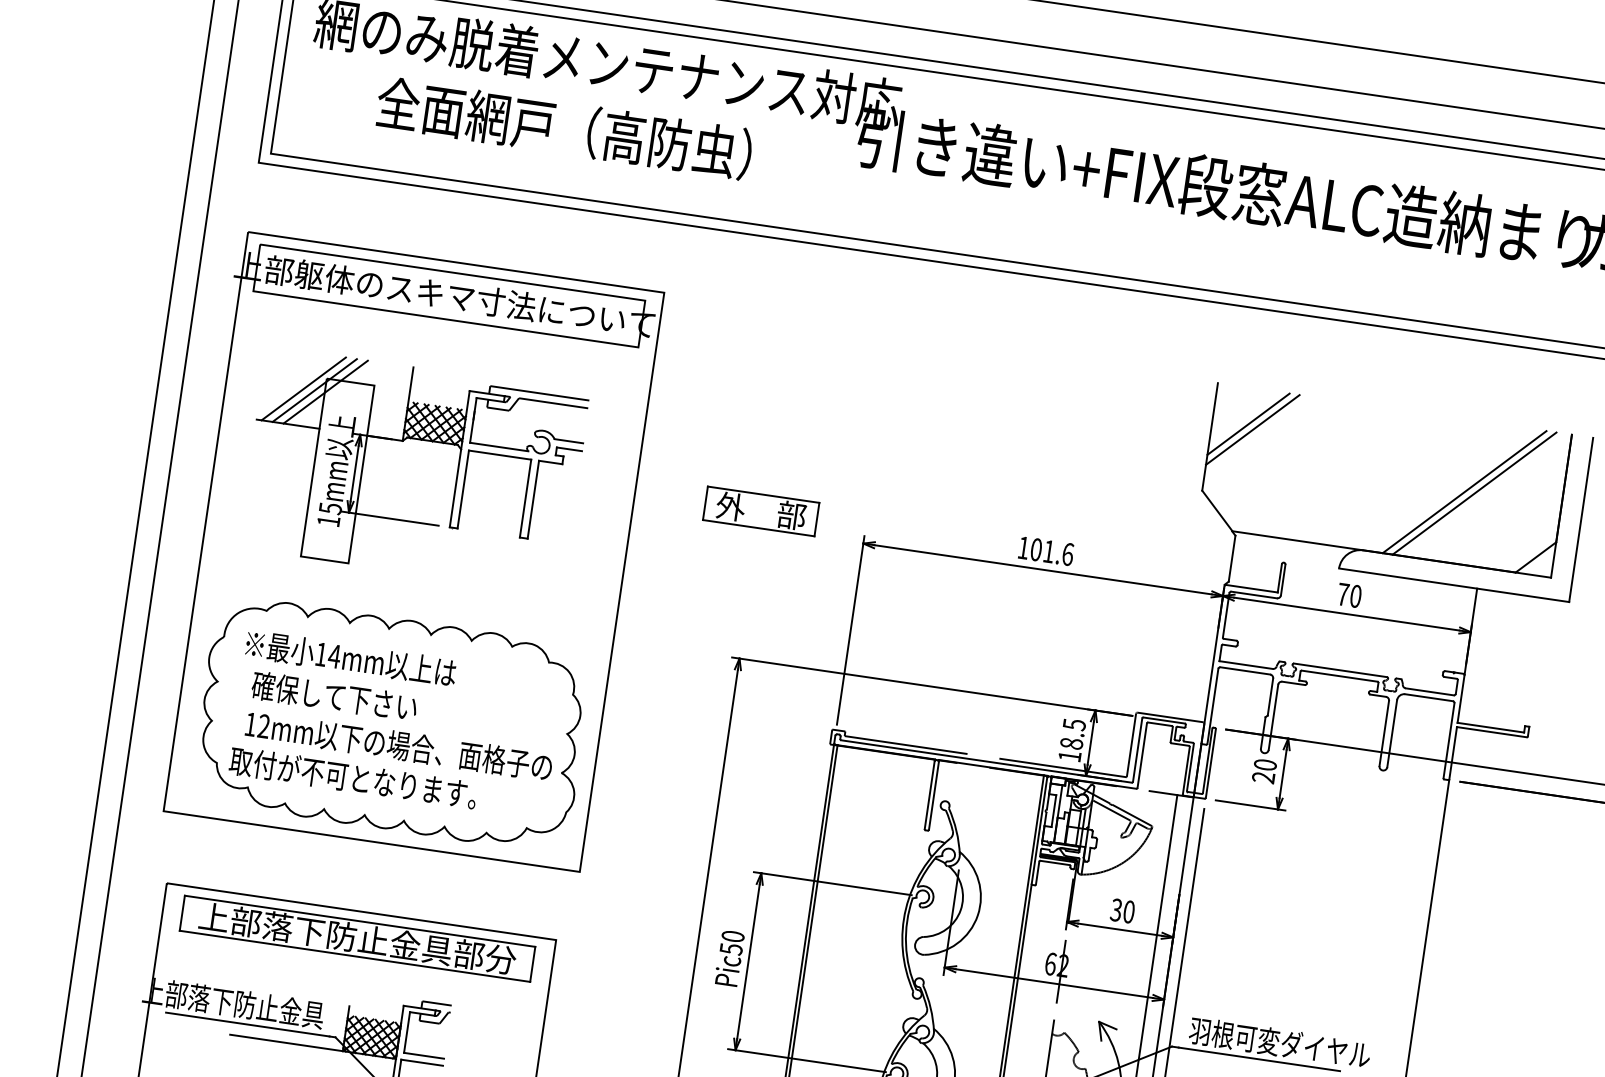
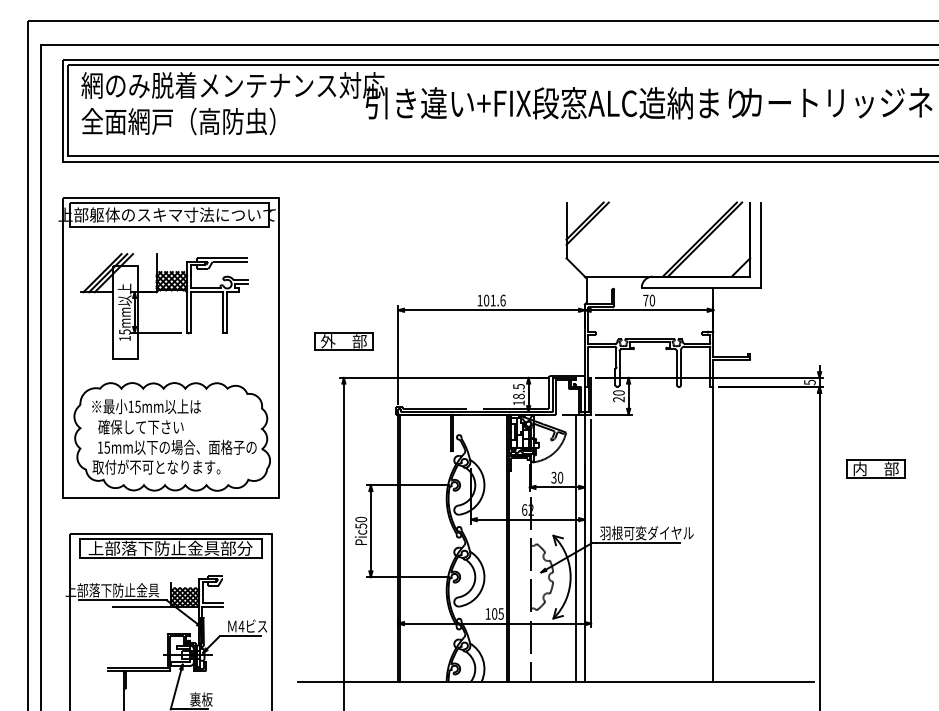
text: (564, 128) -> (178, 121), moved
part: (760, 511) -> (343, 341), moved
text: (333, 655) -> (137, 406), 14mm -> 15mm
text: (264, 726) -> (107, 447), 12mm -> 15mm

